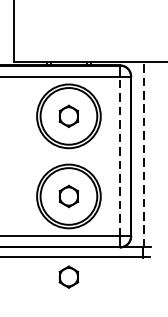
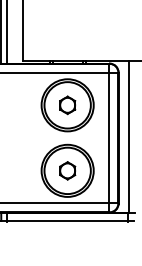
line: (143, 154) -> (128, 136), dashed -> solid
line: (120, 155) -> (109, 137), dashed -> solid
part: (68, 276) -> (67, 236), removed

